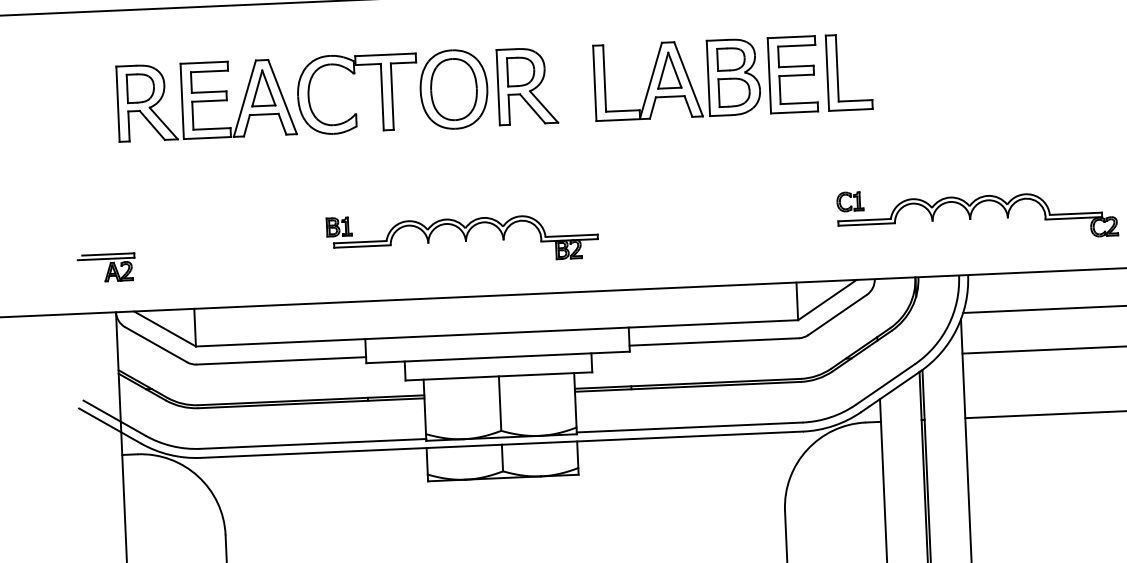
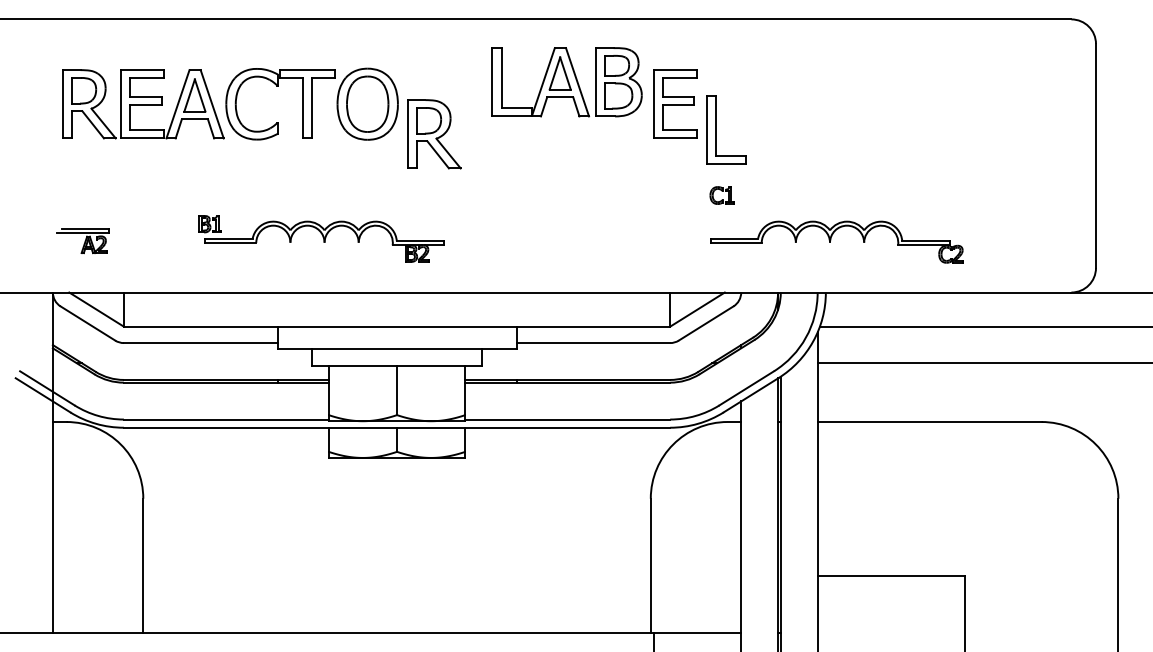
part: (838, 71) -> (716, 129), moved
part: (676, 80) -> (566, 82), moved
part: (527, 86) -> (434, 134), moved
part: (849, 201) -> (721, 195), moved
part: (462, 237) -> (321, 238), moved
part: (105, 268) -> (82, 241), moved

